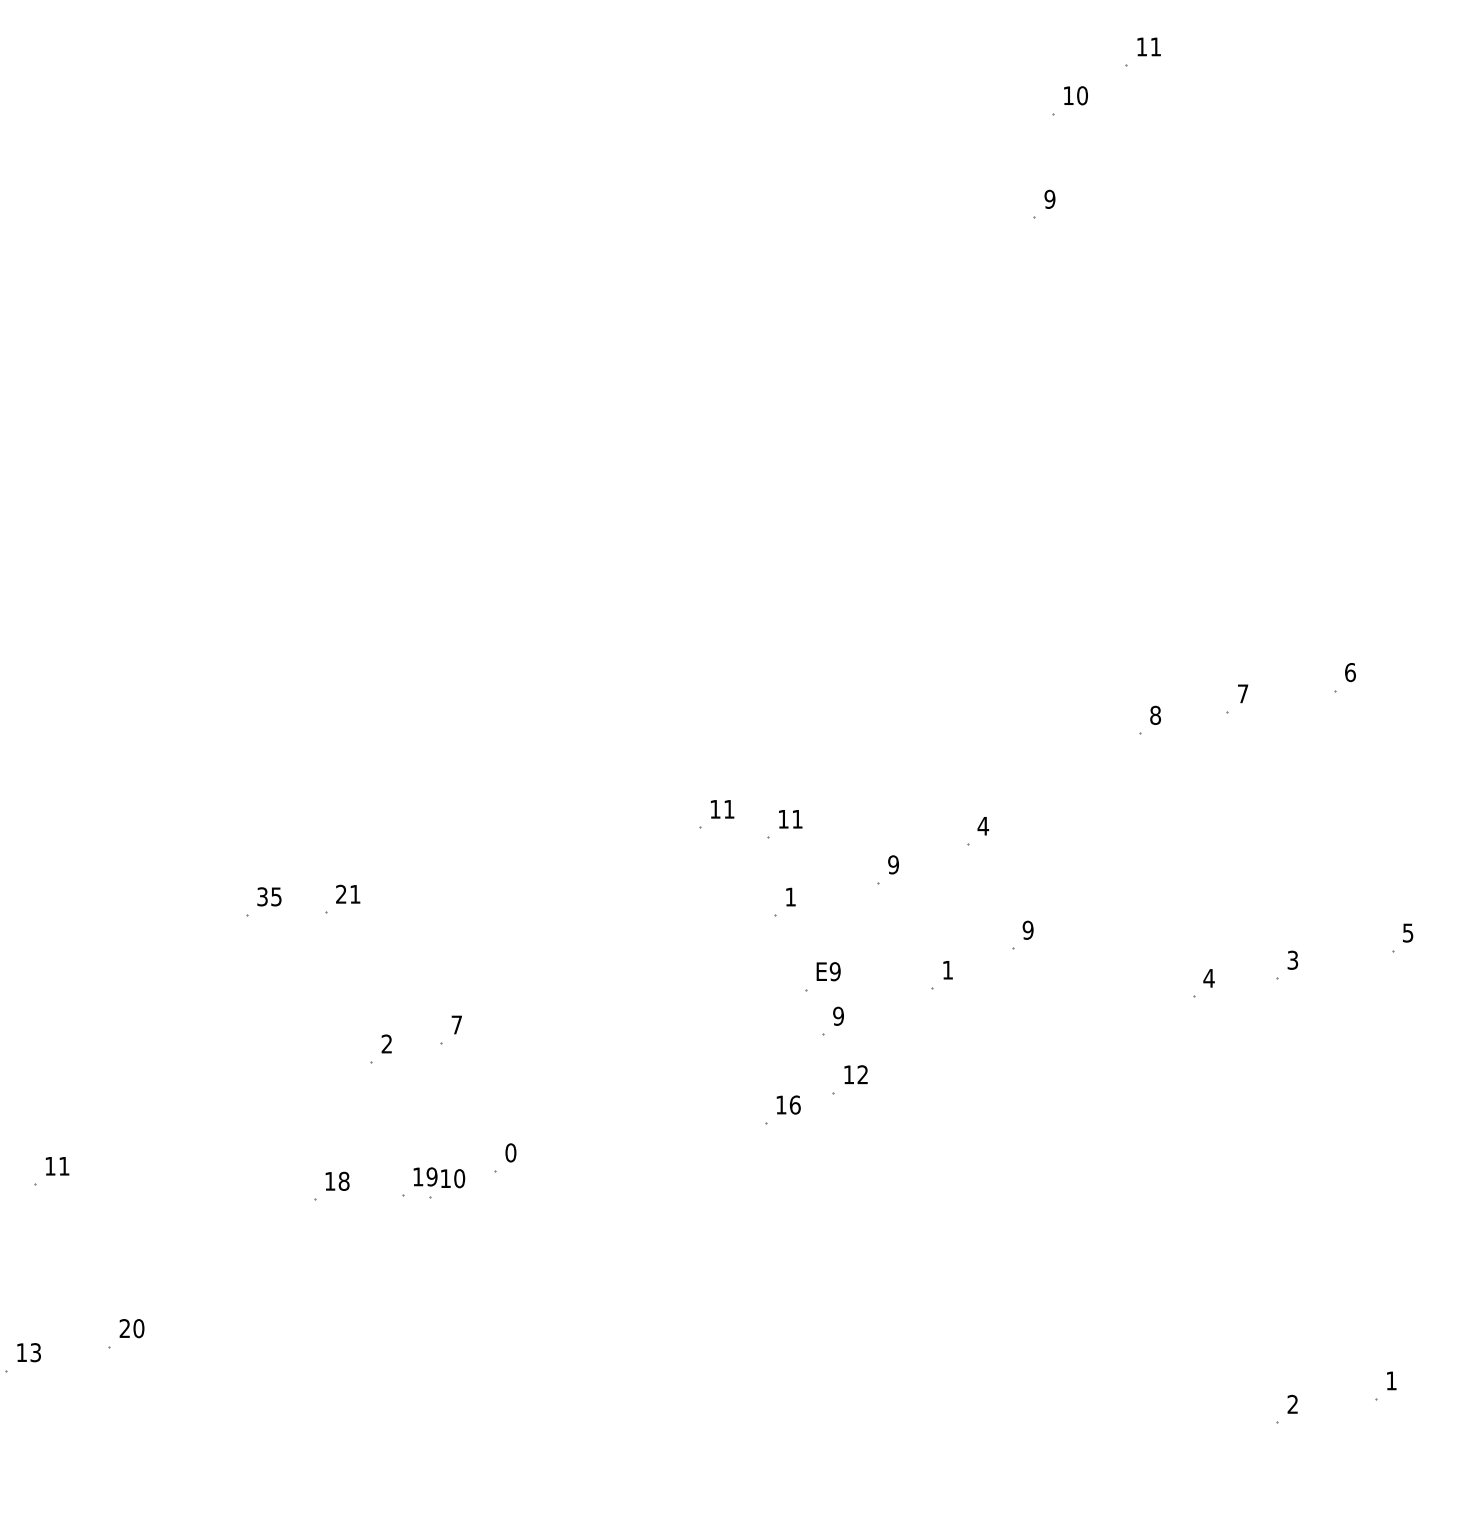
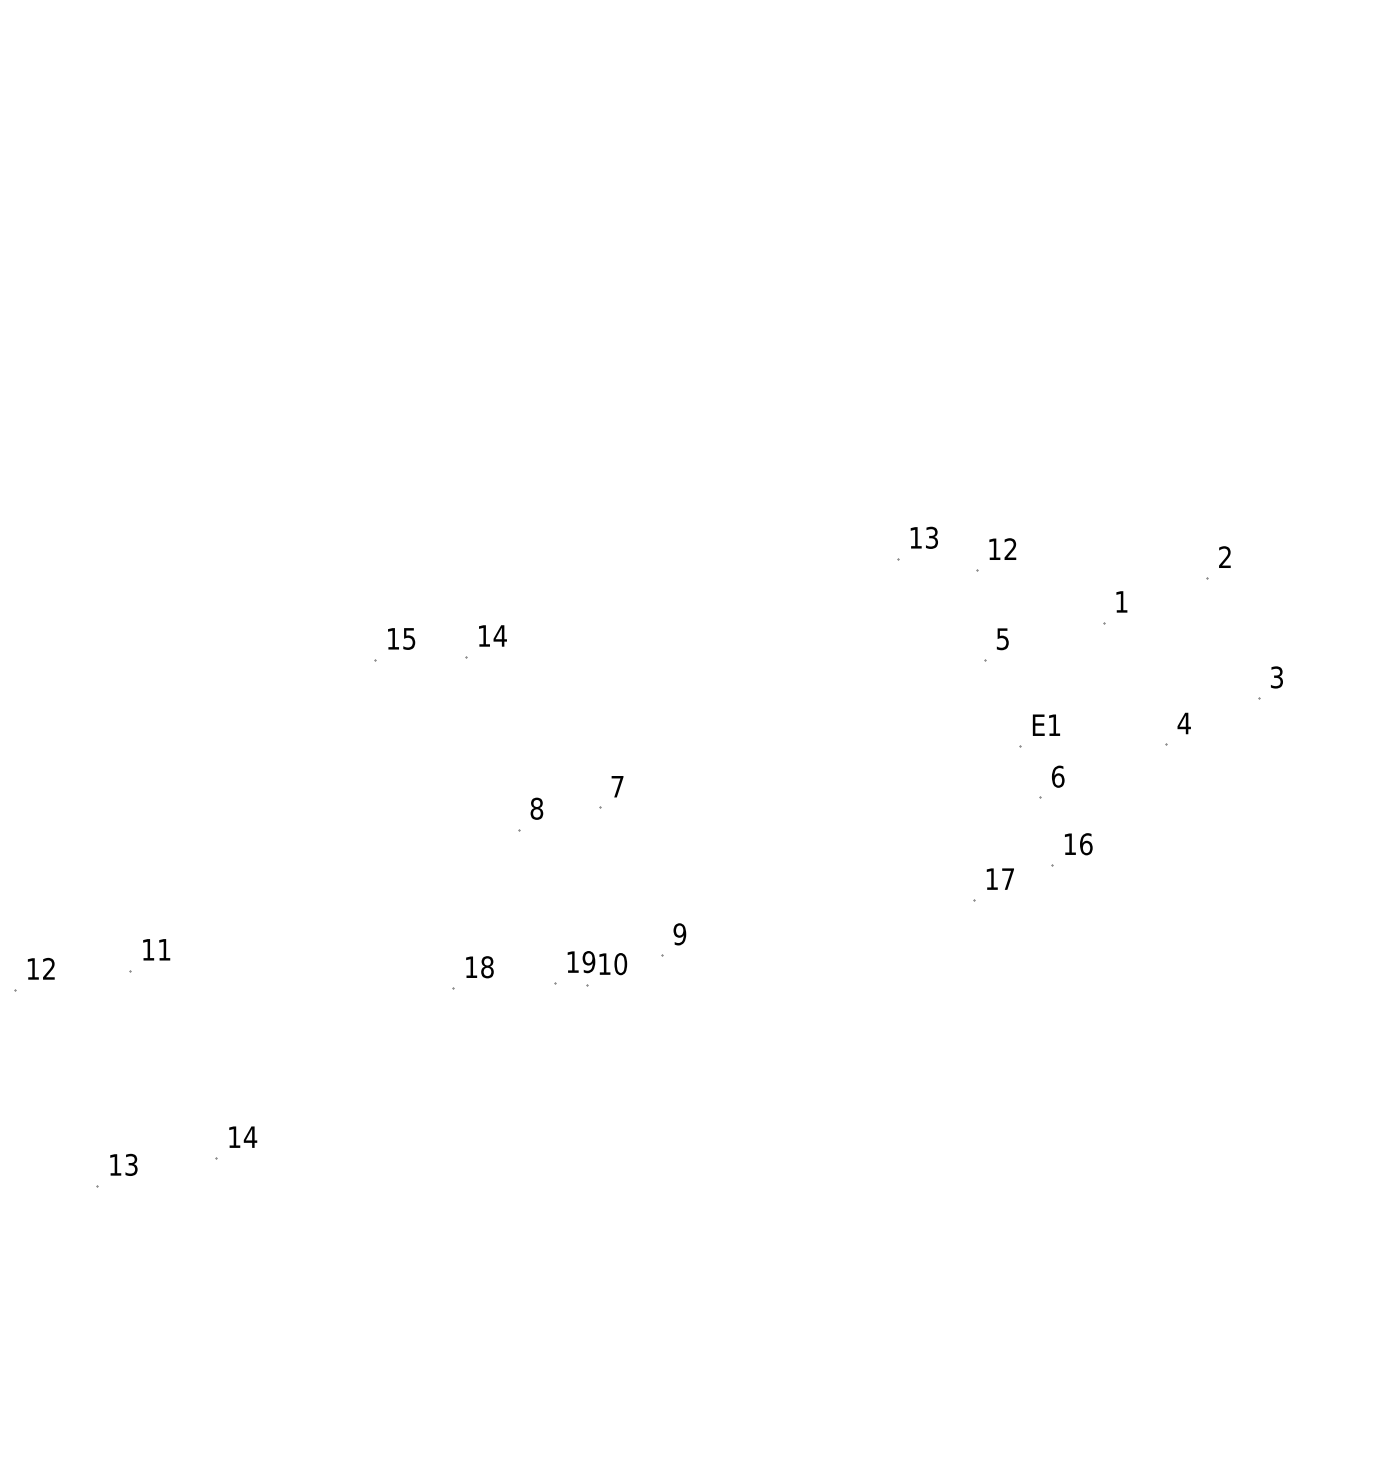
text: (729, 808) -> (932, 536), 11 -> 13
text: (797, 818) -> (1010, 548), 11 -> 12
text: (983, 825) -> (1225, 556), 4 -> 2
text: (893, 864) -> (1121, 601), 9 -> 1
text: (348, 893) -> (492, 634), 21 -> 14
text: (262, 896) -> (393, 638), 35 -> 15
text: (790, 896) -> (1002, 638), 1 -> 5
text: (1027, 929) -> (1276, 676), 9 -> 3
text: (947, 970) -> (1183, 723), 1 -> 4
text: (834, 971) -> (1053, 724), E9 -> E1
text: (838, 1015) -> (1058, 775), 9 -> 6
text: (386, 1043) -> (536, 808), 2 -> 8
text: (862, 1074) -> (1085, 843), 12 -> 16
text: (794, 1104) -> (1007, 878), 16 -> 17
text: (510, 1152) -> (679, 933), 0 -> 9
text: (131, 1328) -> (241, 1137), 20 -> 14

